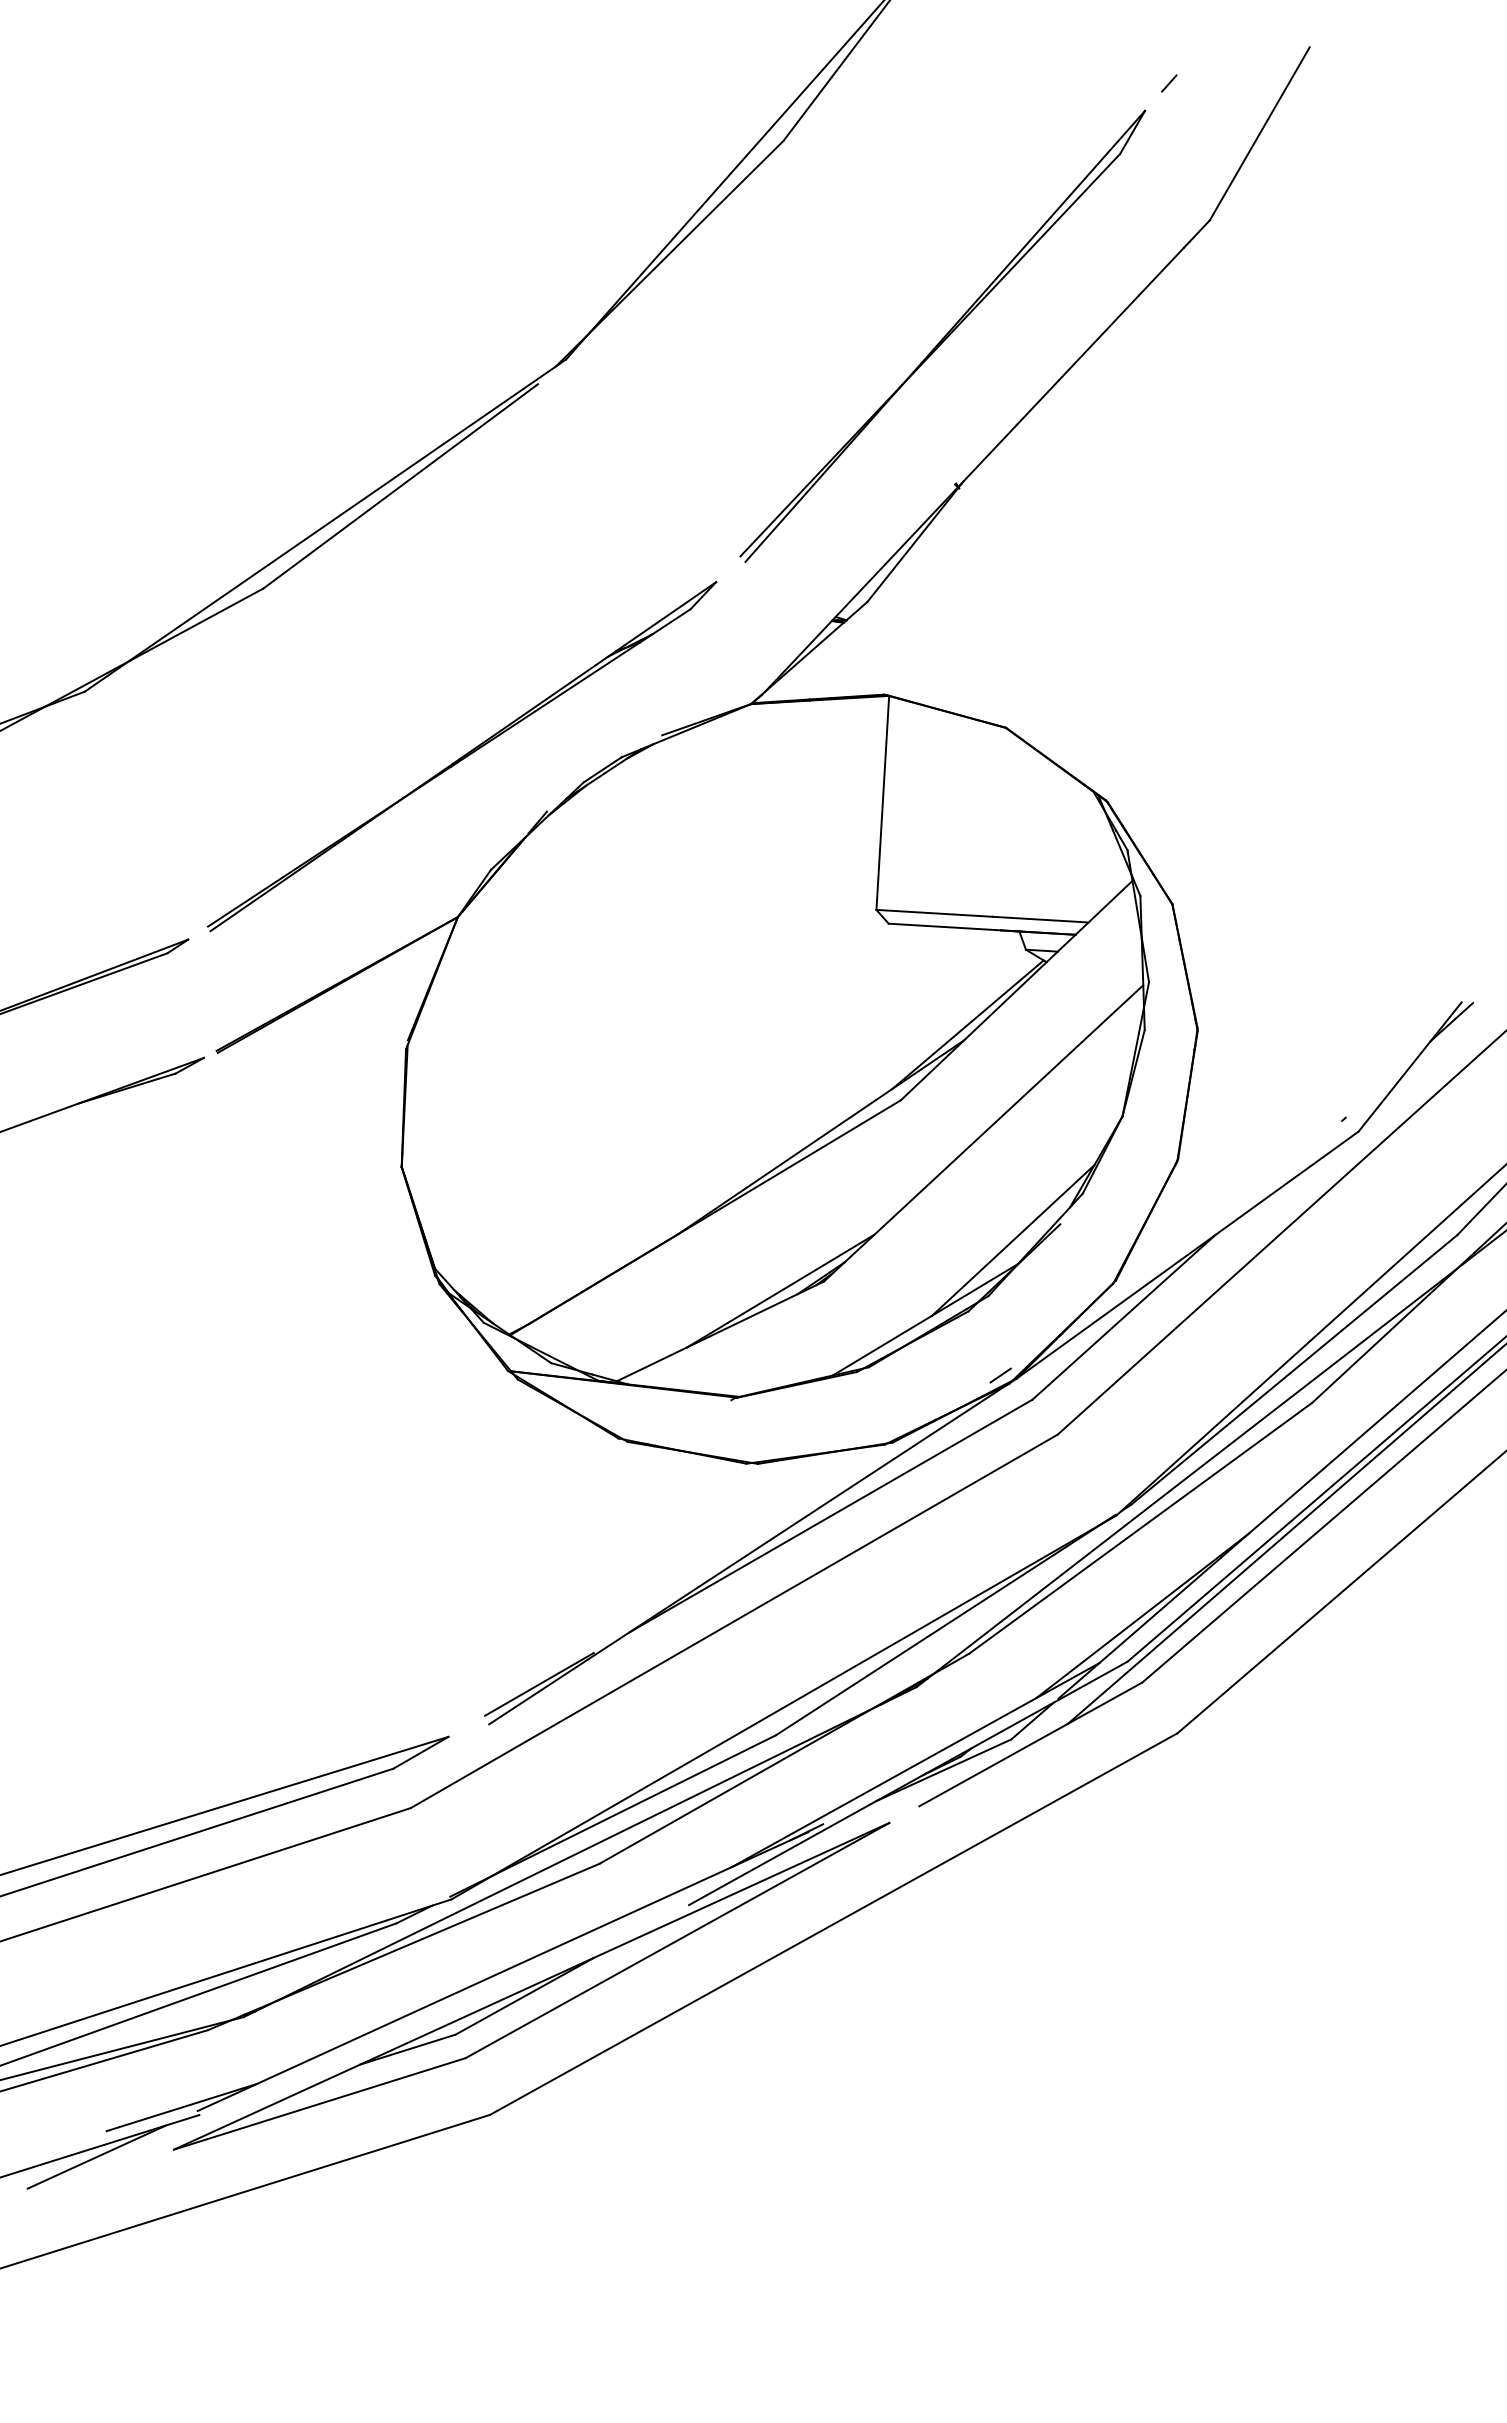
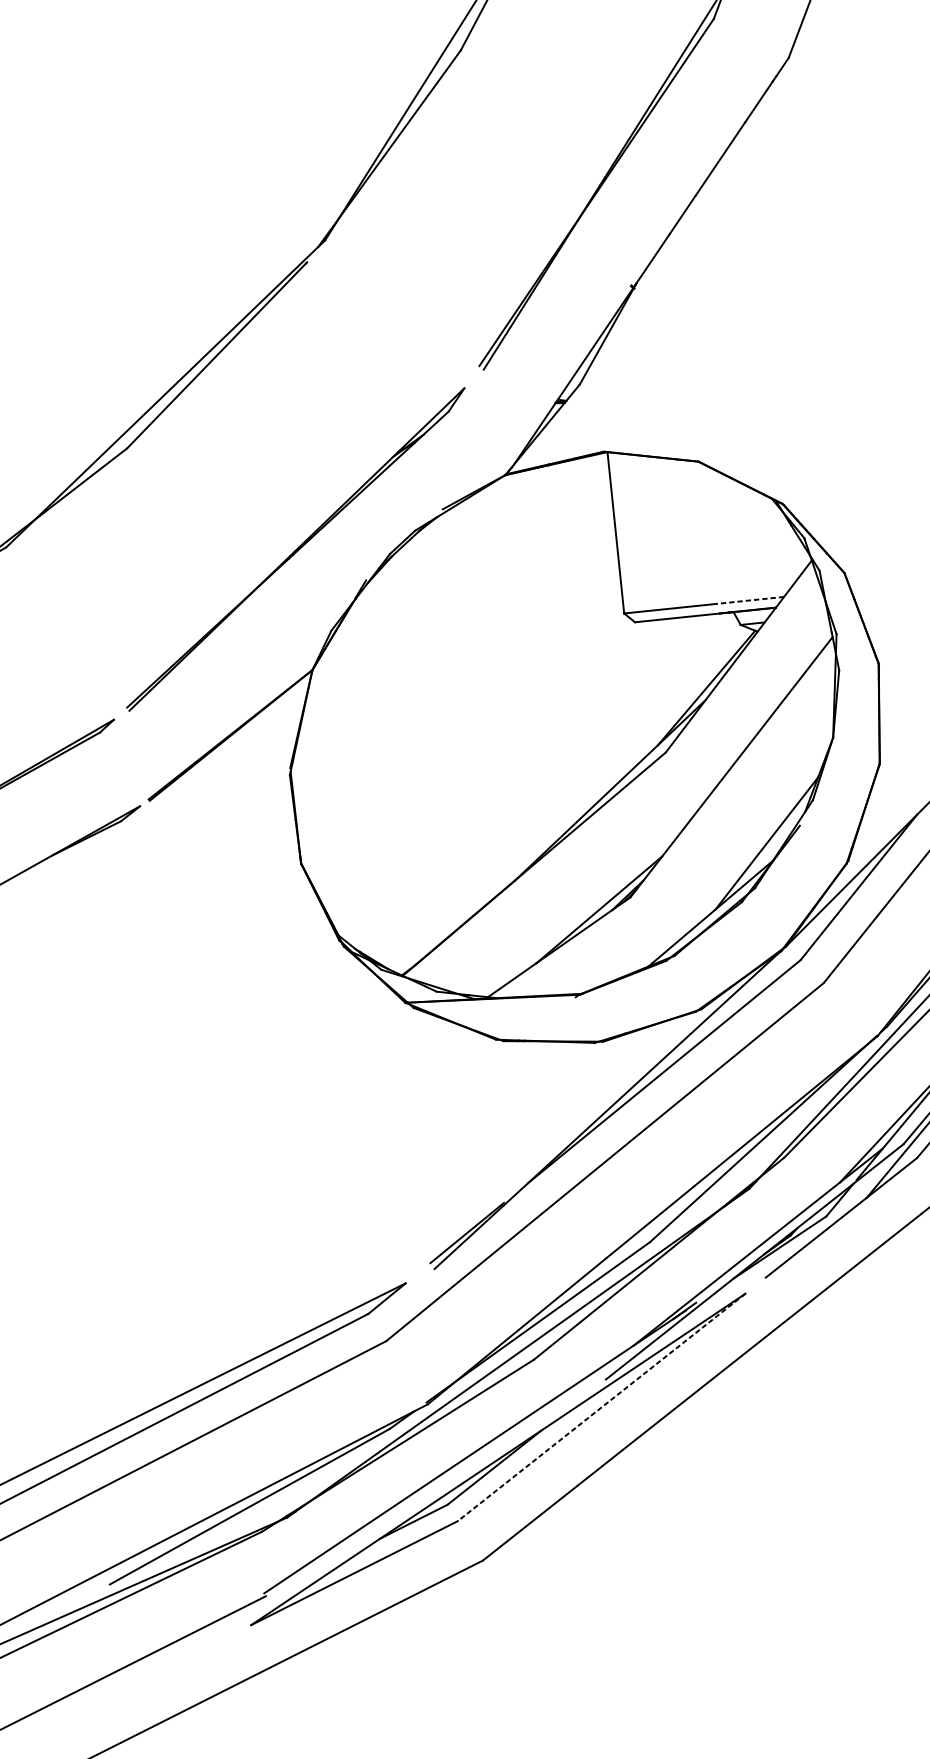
line: (1040, 919) -> (747, 600), solid -> dashed
line: (1000, 1375) -> (773, 945), removed
line: (677, 1940) -> (601, 1407), solid -> dashed
line: (181, 2107) -> (251, 1592), removed
line: (96, 2156) -> (194, 1639), removed

